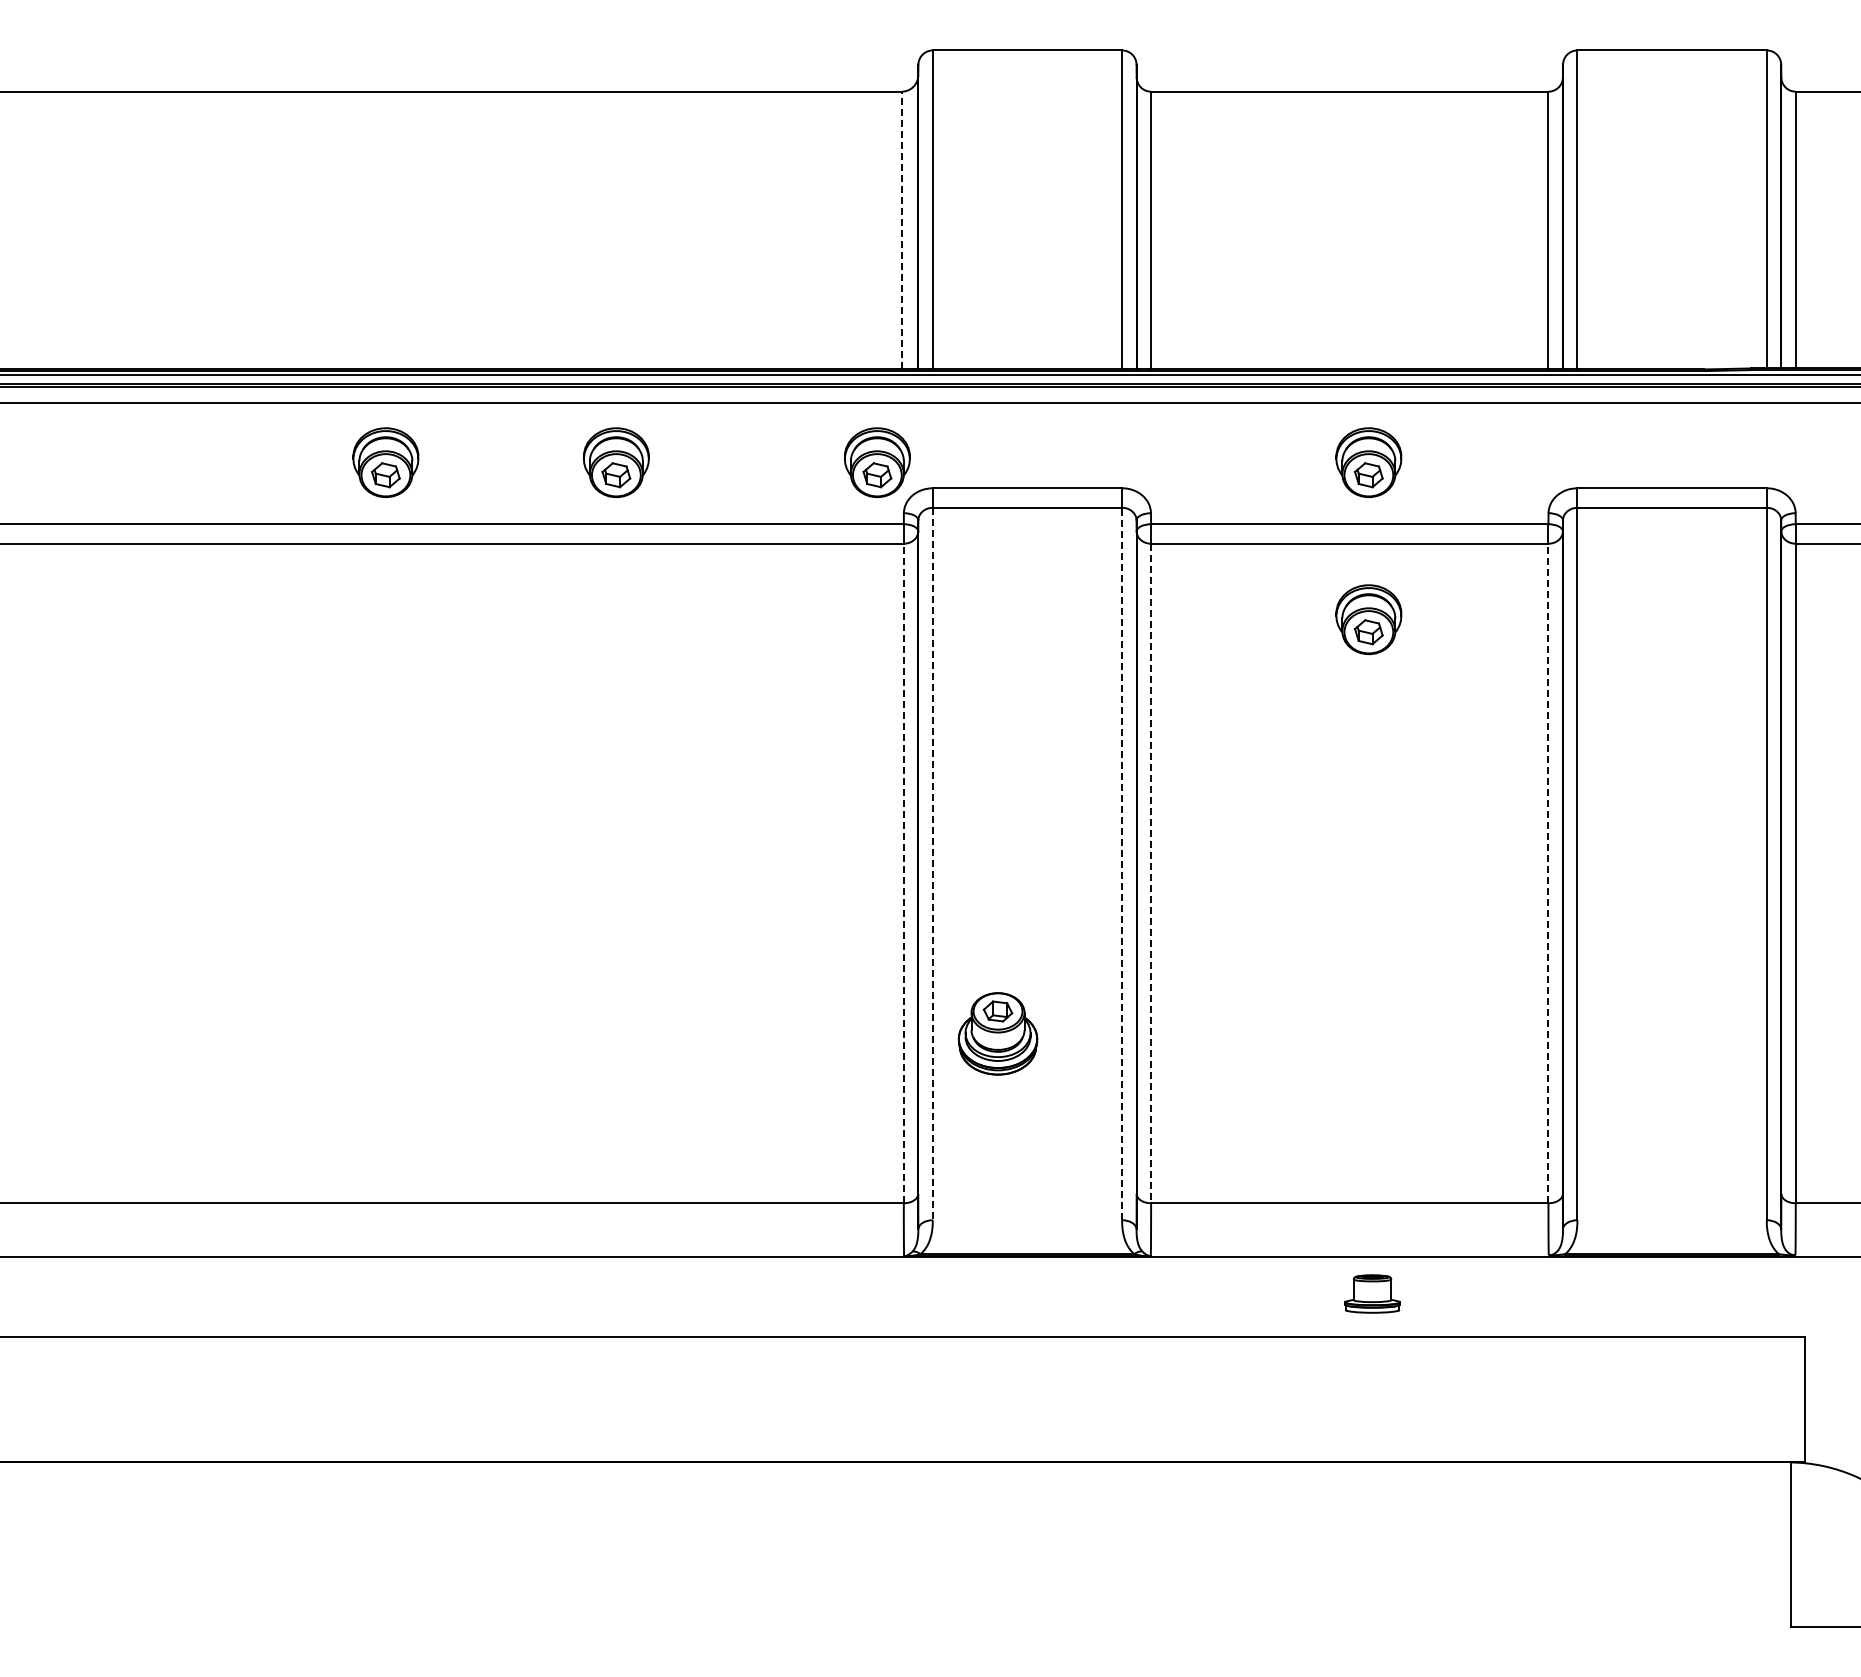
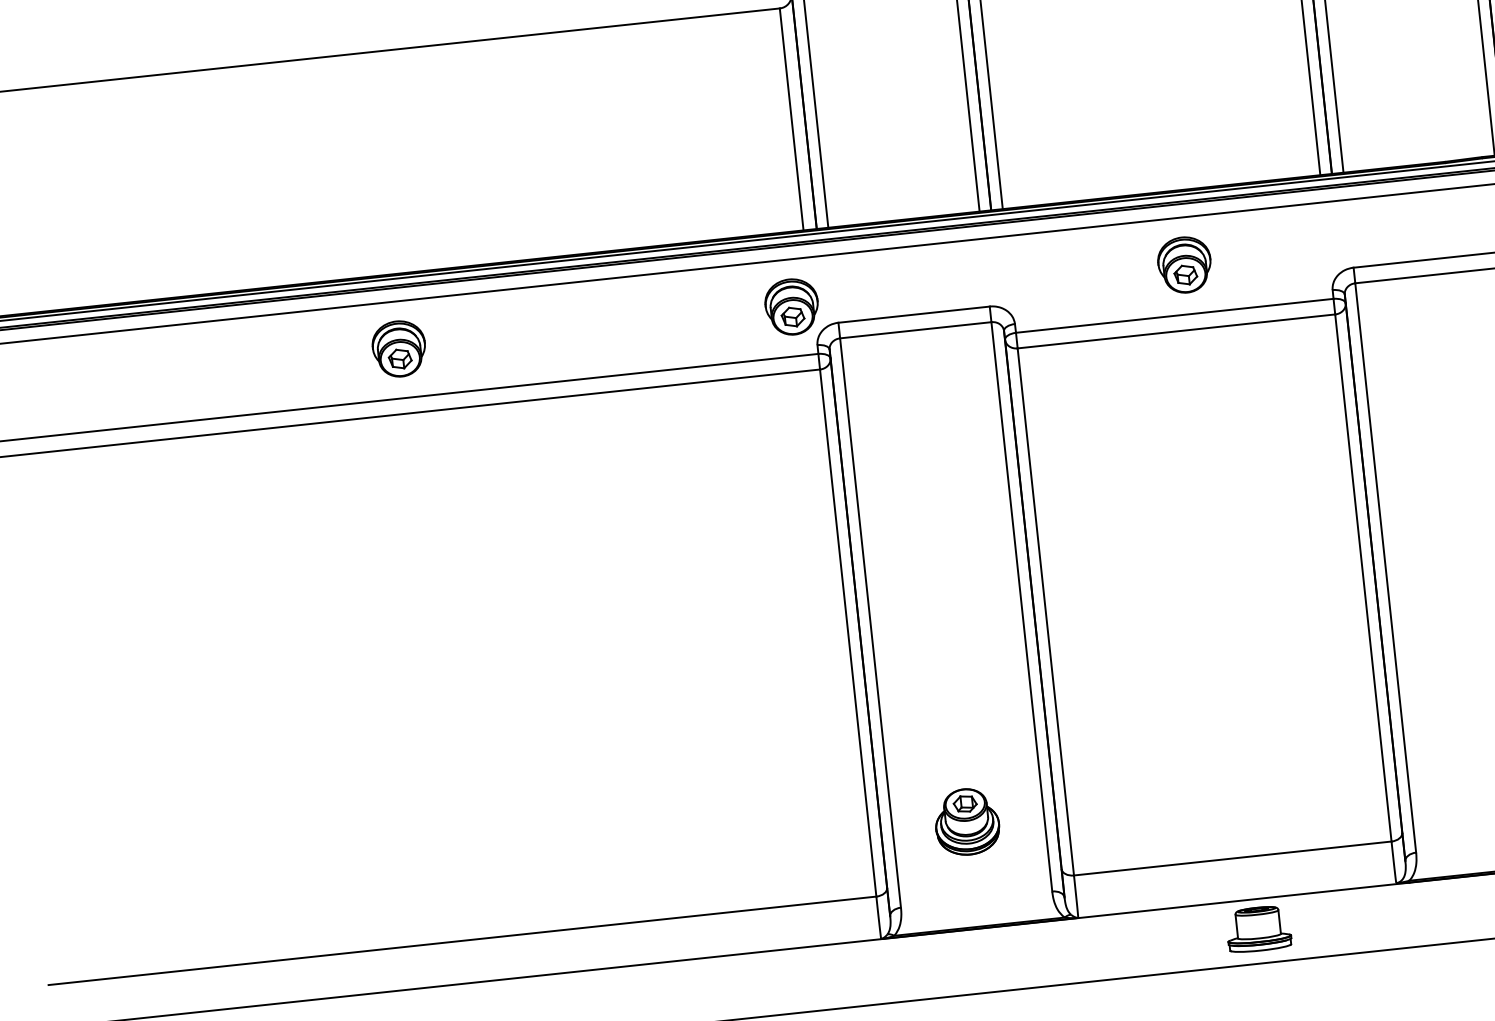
line: (901, 230) -> (791, 119), dashed -> solid
part: (616, 462) -> (583, 329), removed
part: (1368, 619) -> (1197, 390), removed
line: (1122, 863) -> (1022, 606), dashed -> solid
line: (932, 864) -> (870, 623), dashed -> solid
line: (903, 873) -> (847, 633), dashed -> solid
line: (1151, 873) -> (1046, 611), dashed -> solid
line: (1548, 873) -> (1363, 578), dashed -> solid
part: (997, 1033) -> (966, 821), moved
part: (1372, 1293) -> (1258, 928), size x1.43

